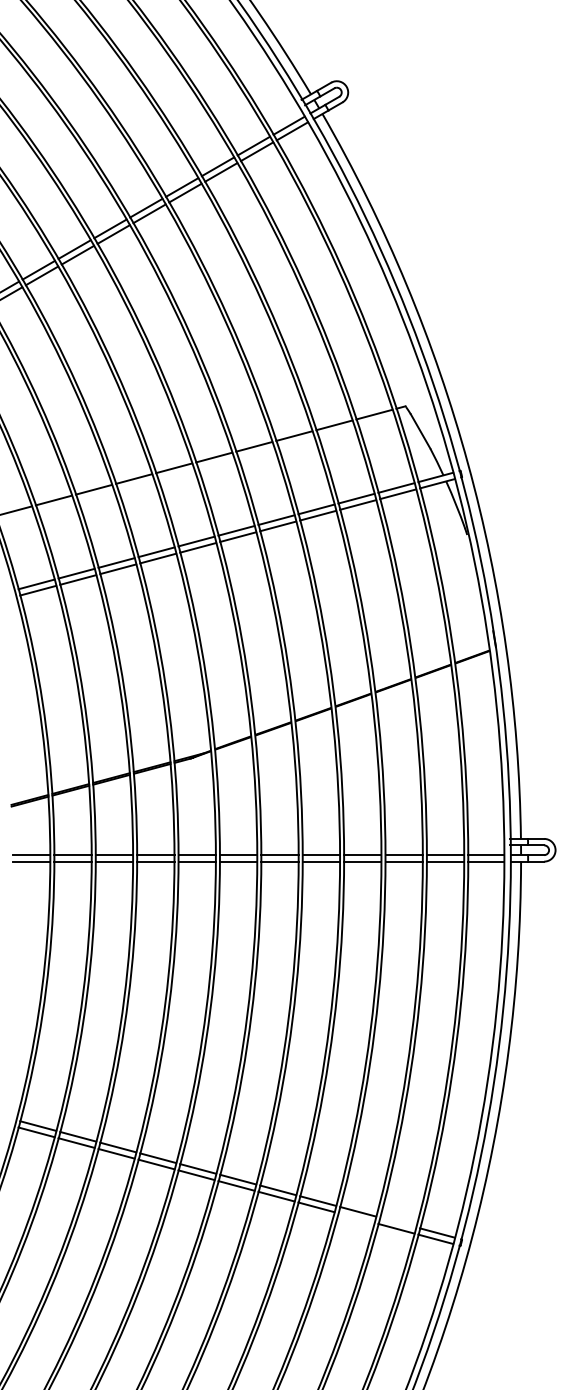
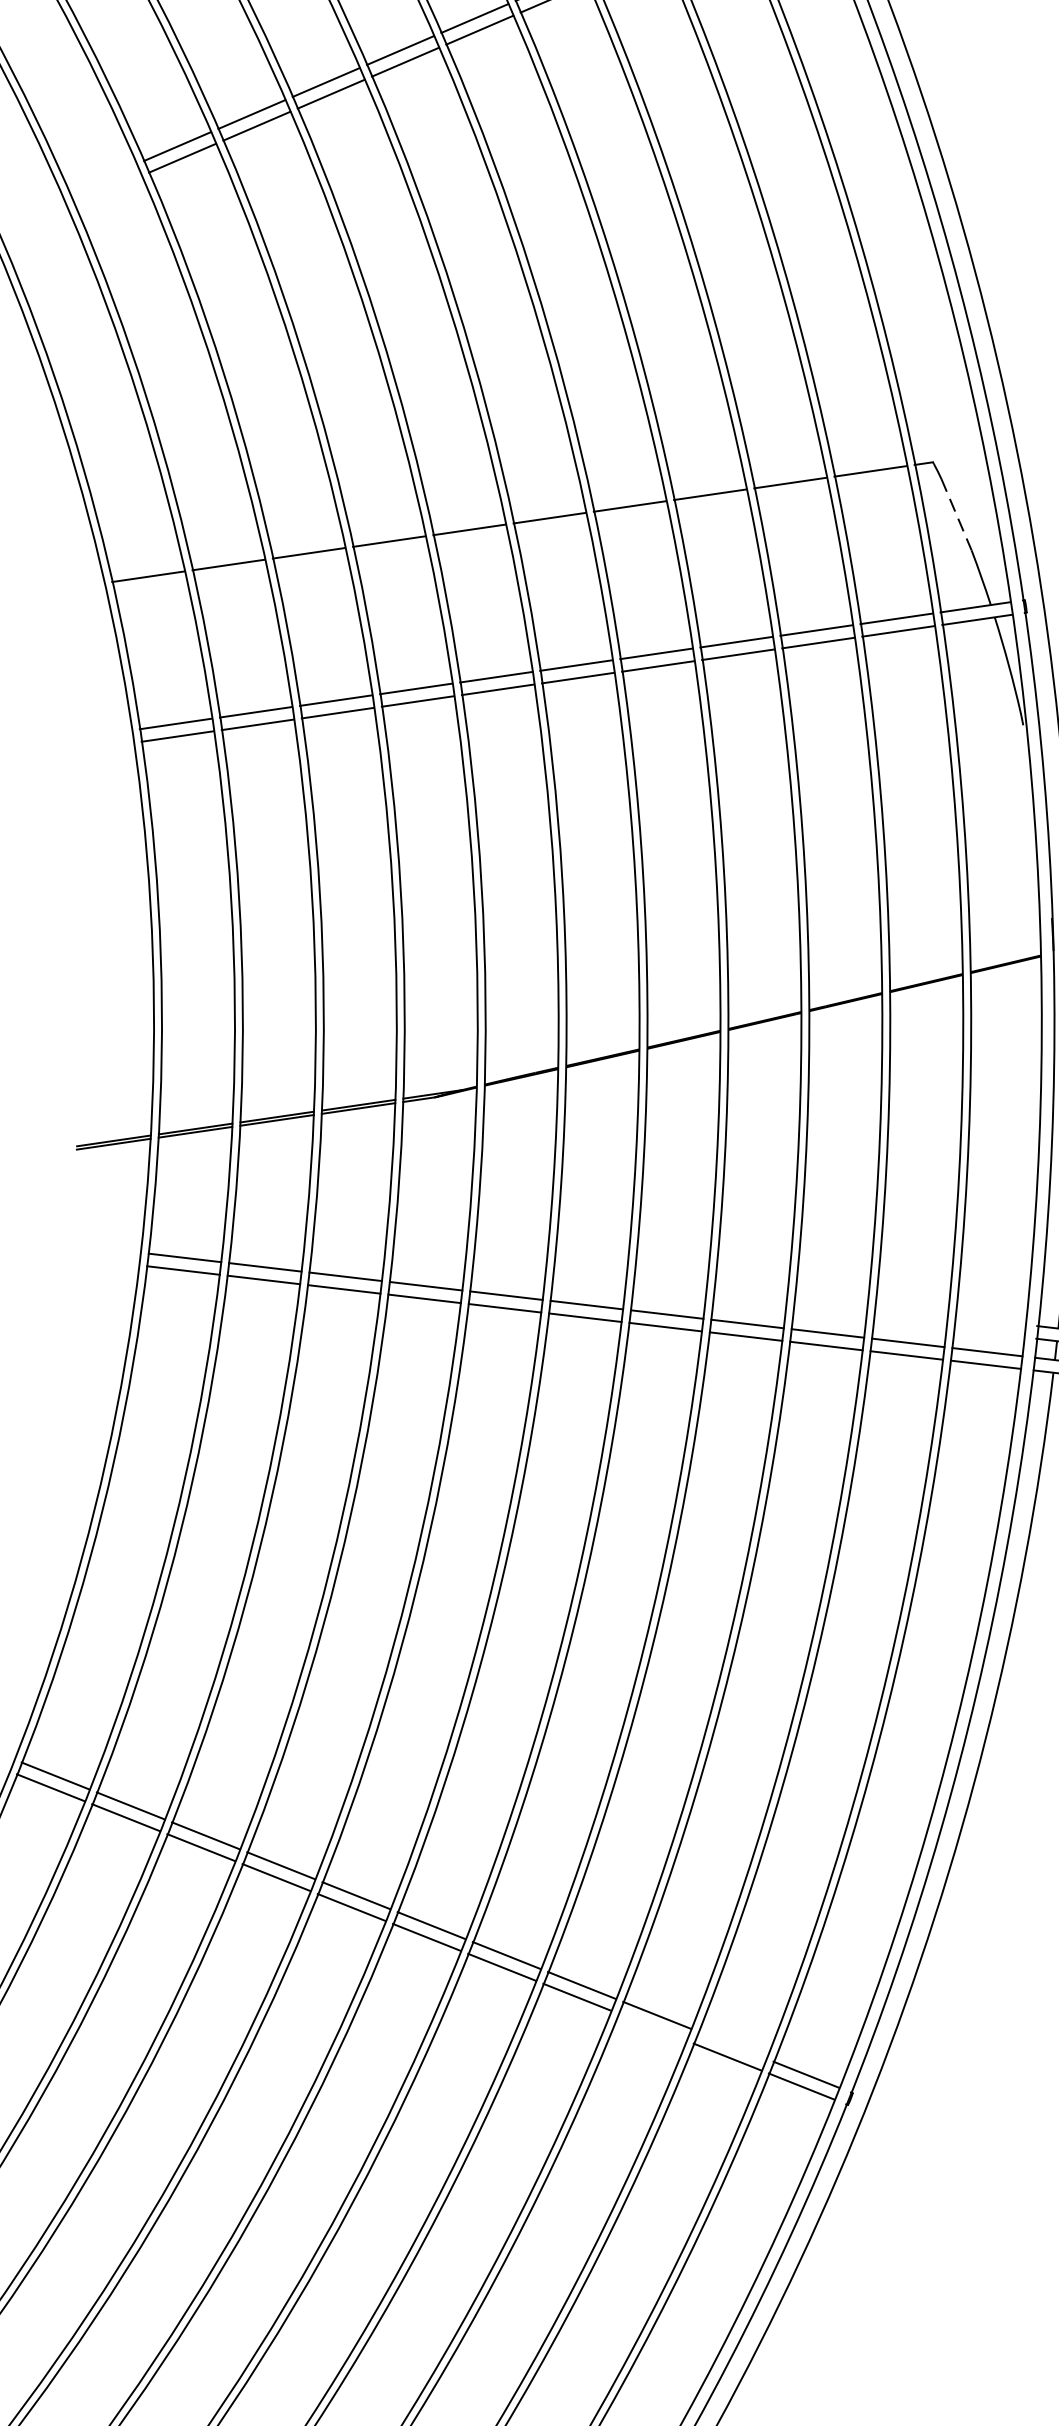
line: (420, 431) -> (956, 514), solid -> dashed
line: (31, 855) -> (104, 1249), removed
line: (31, 861) -> (102, 1260), removed

